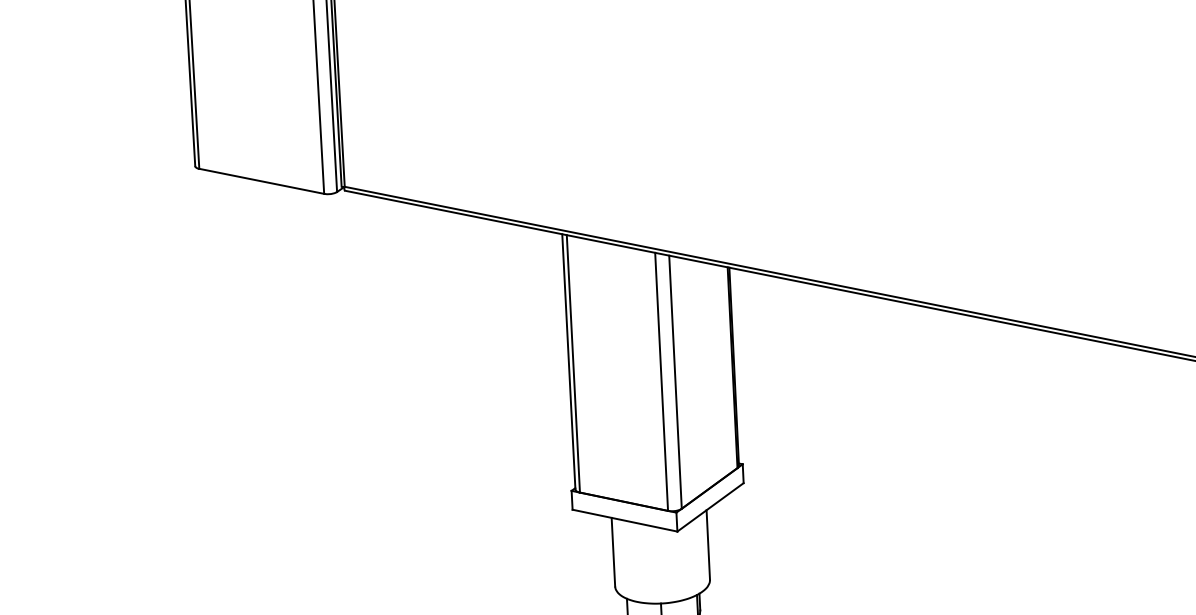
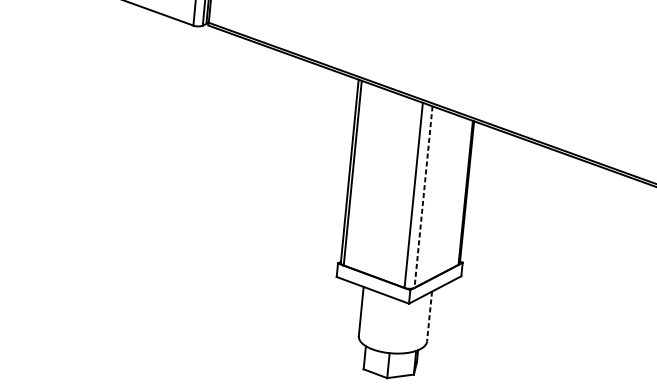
line: (675, 382) -> (423, 197), solid -> dashed
line: (708, 545) -> (429, 316), solid -> dashed

